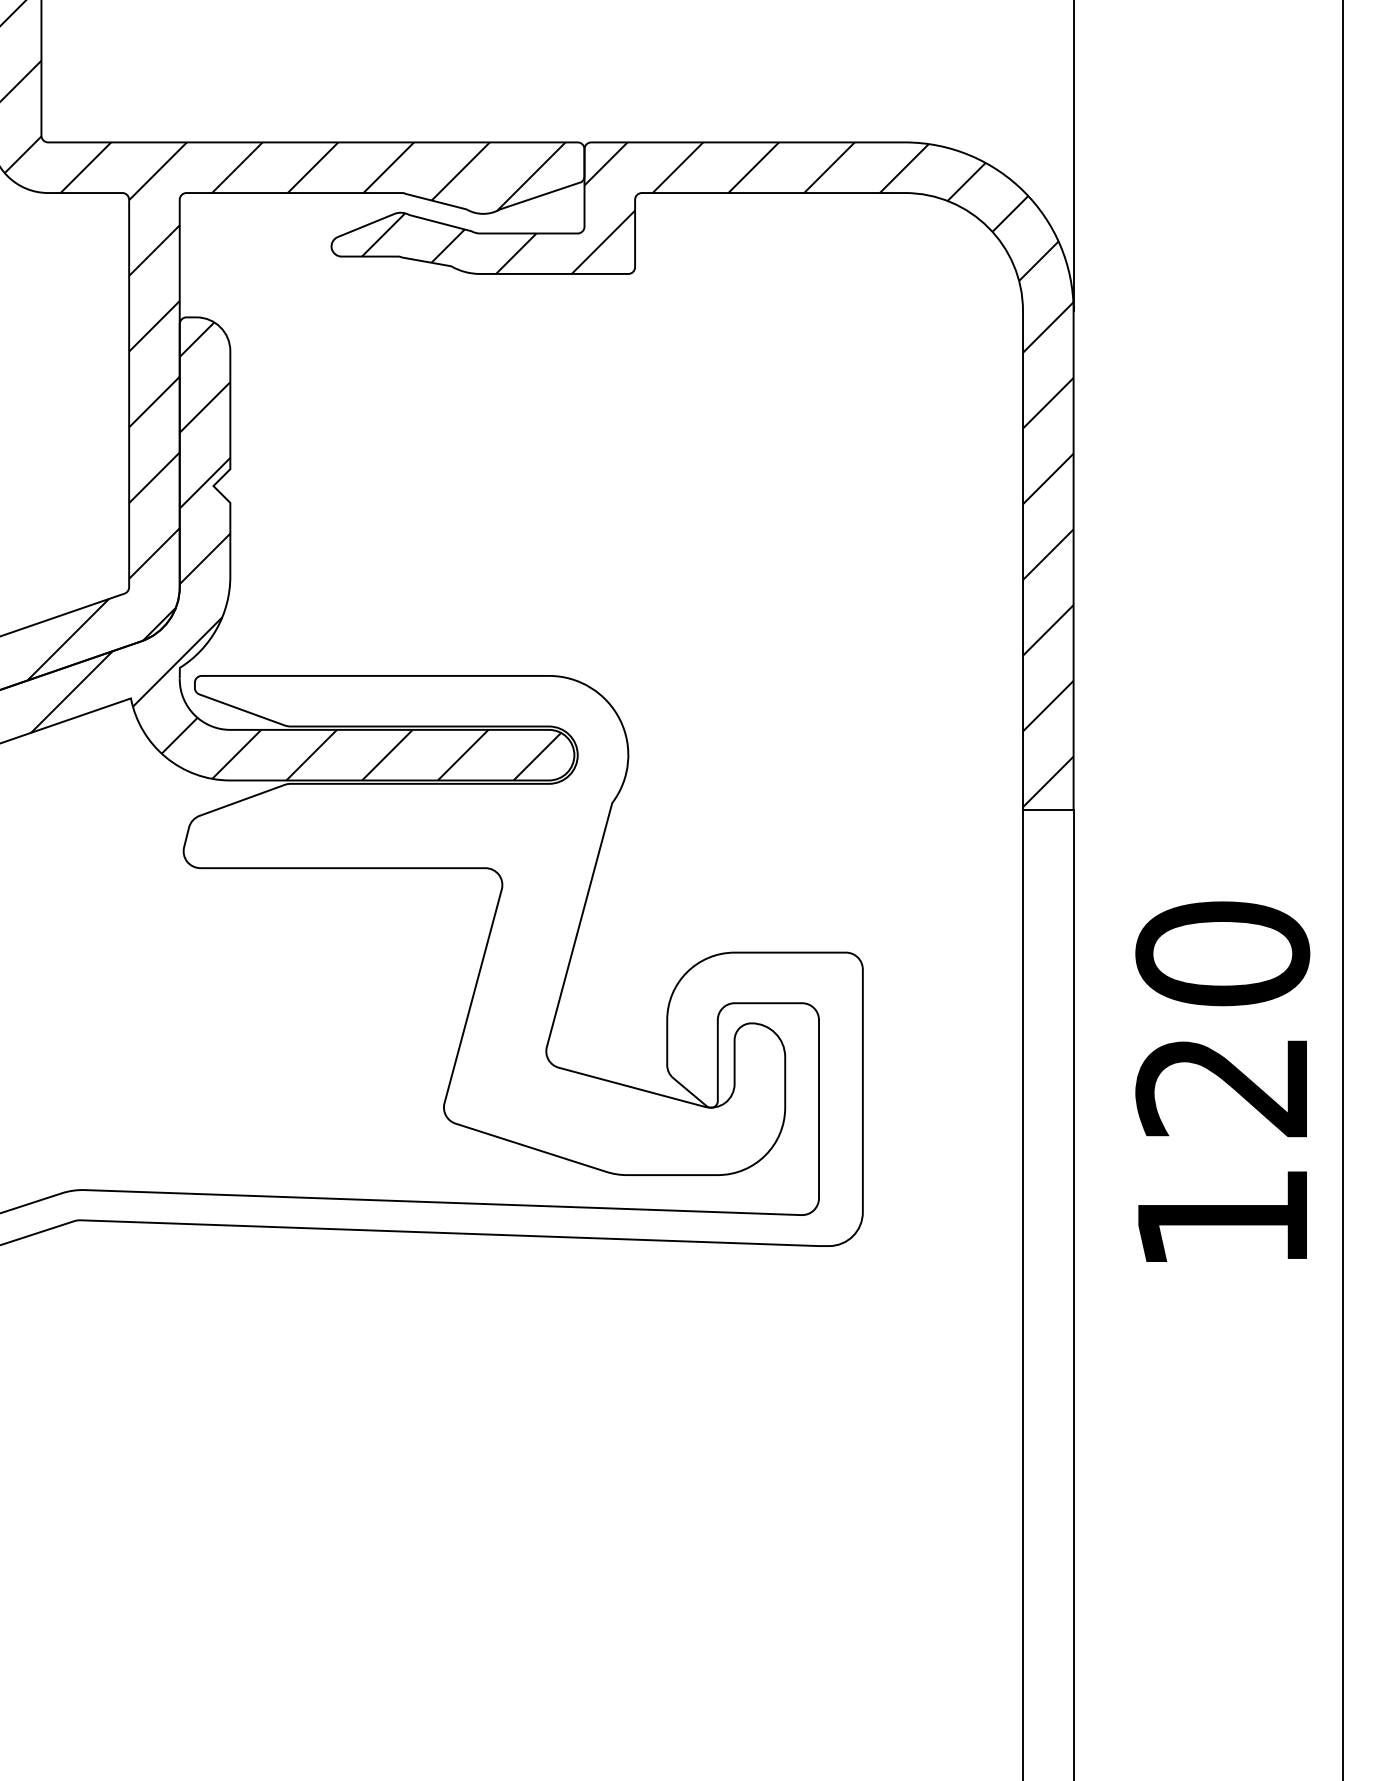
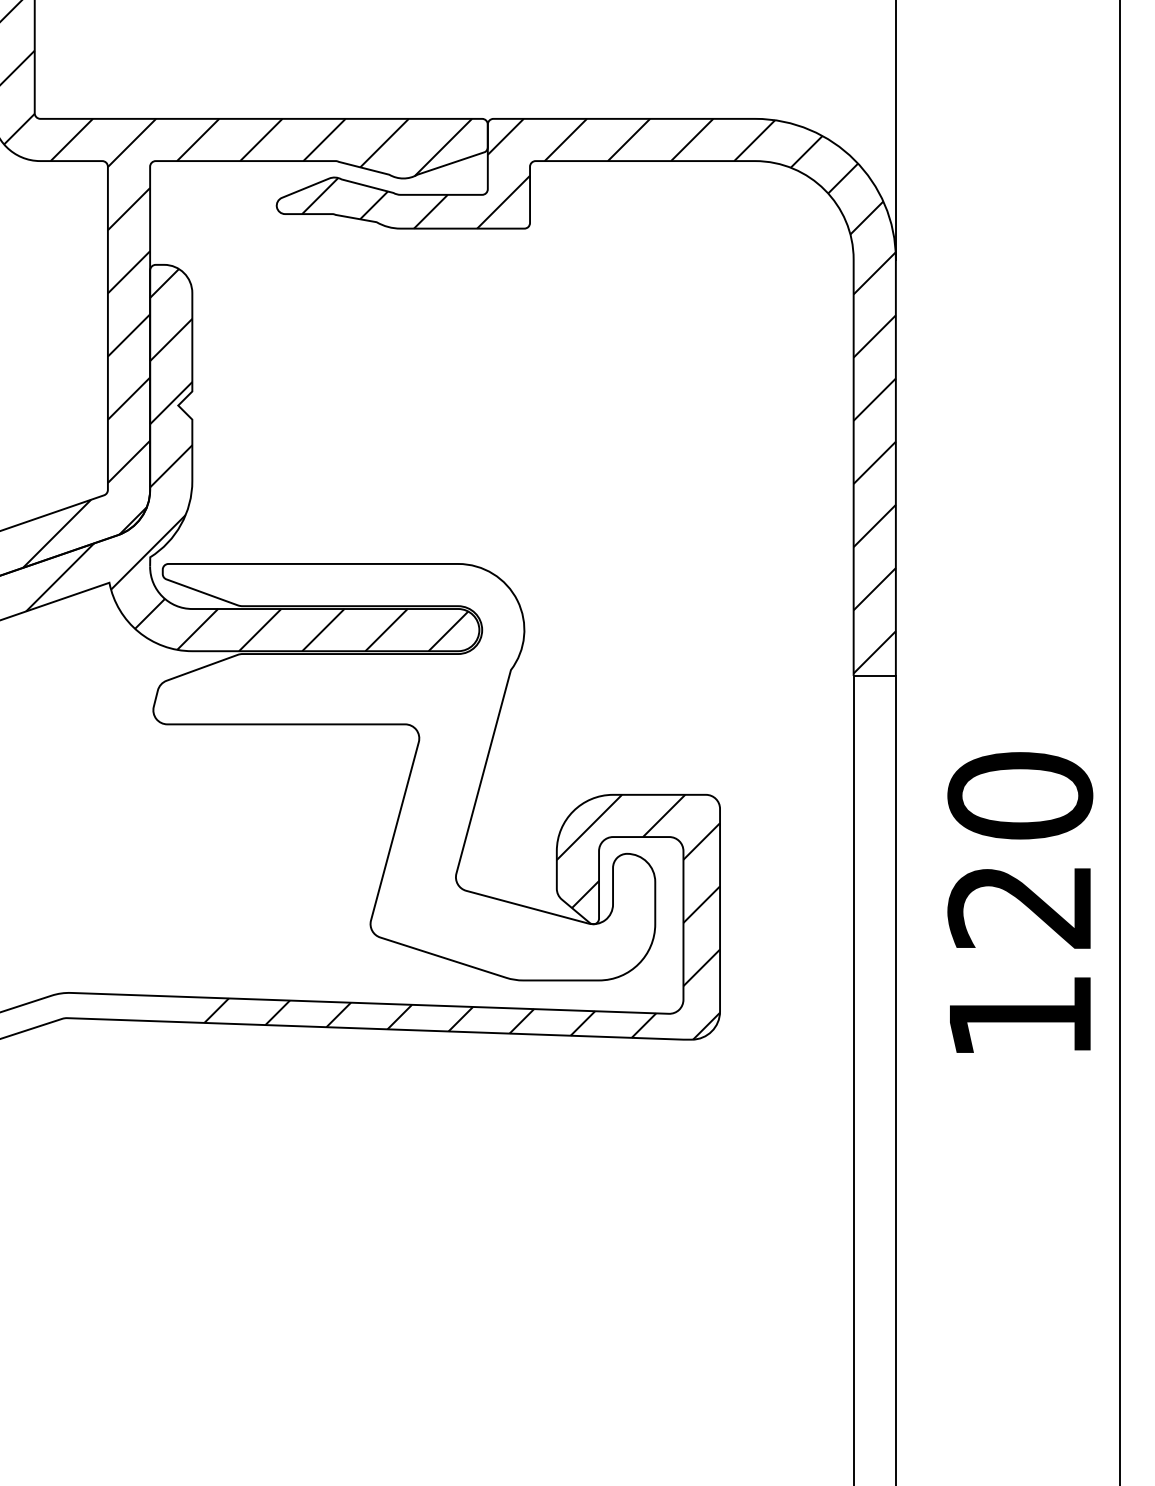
hatch: (553, 1099) -> (461, 917), added

